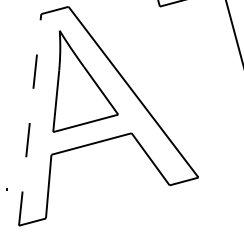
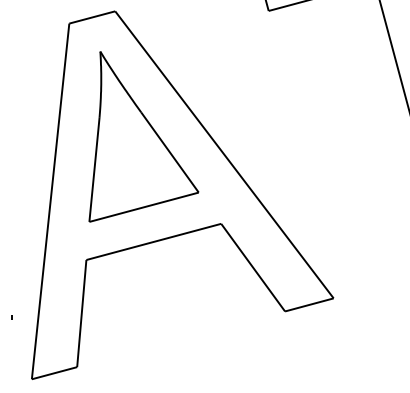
line: (30, 119) -> (51, 200), dashed -> solid

